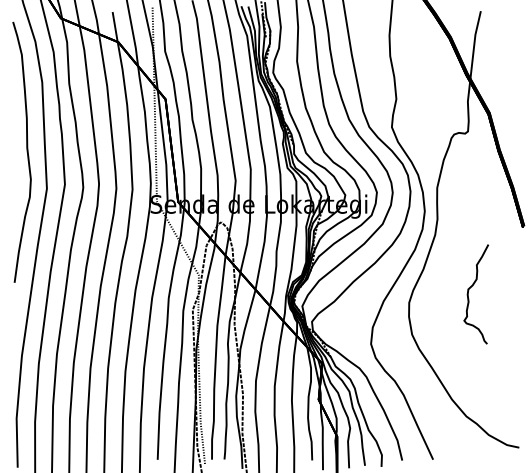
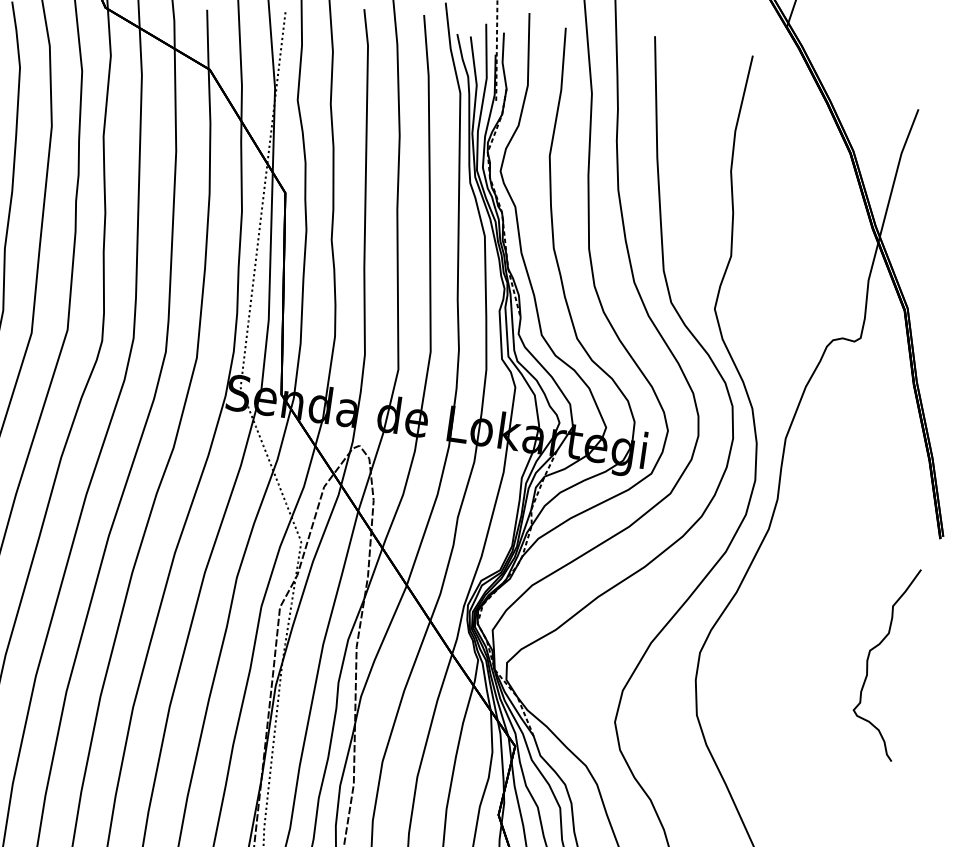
curve: (468, 294) -> (868, 660), moved

